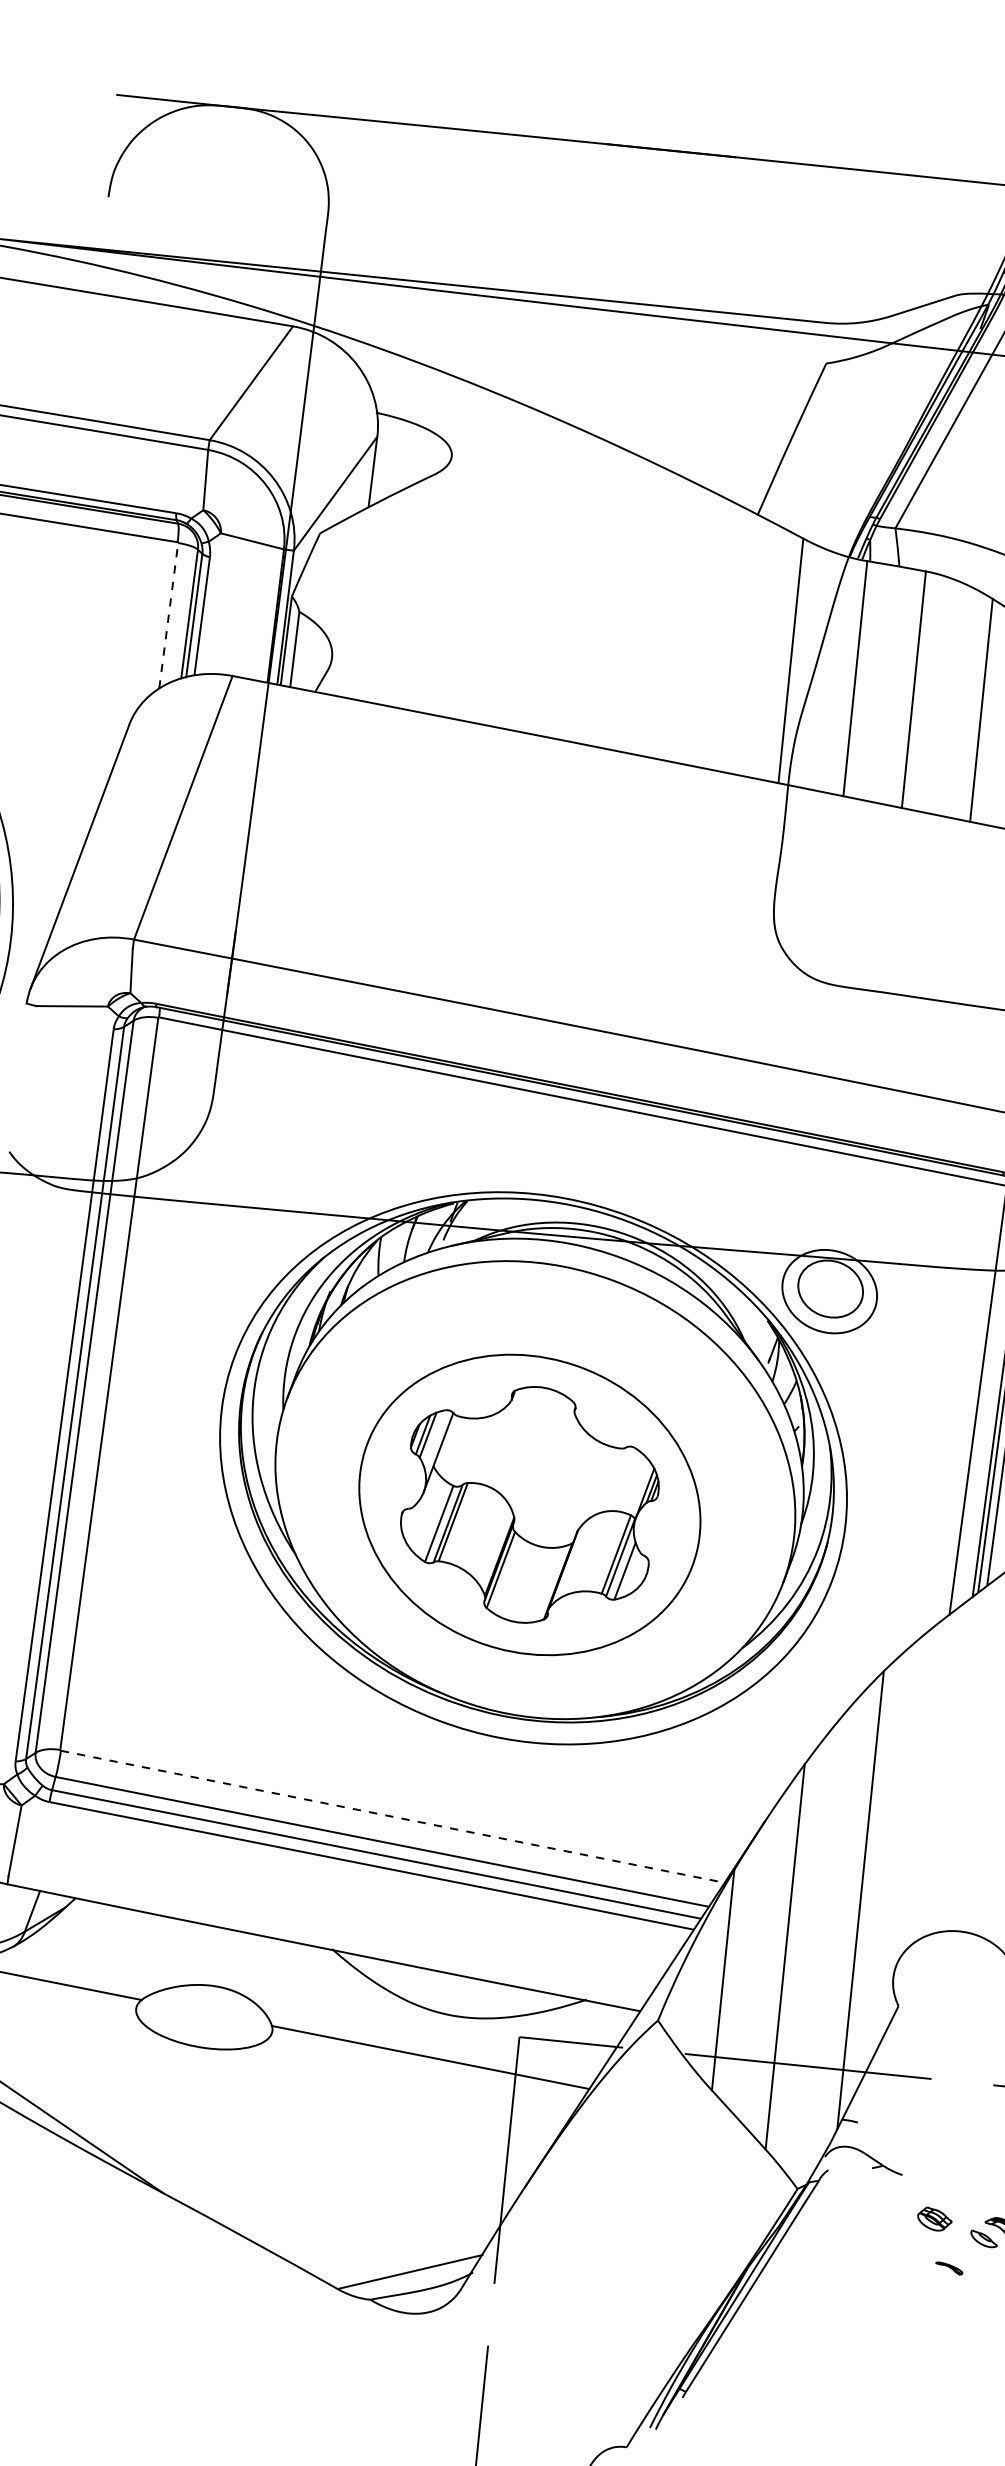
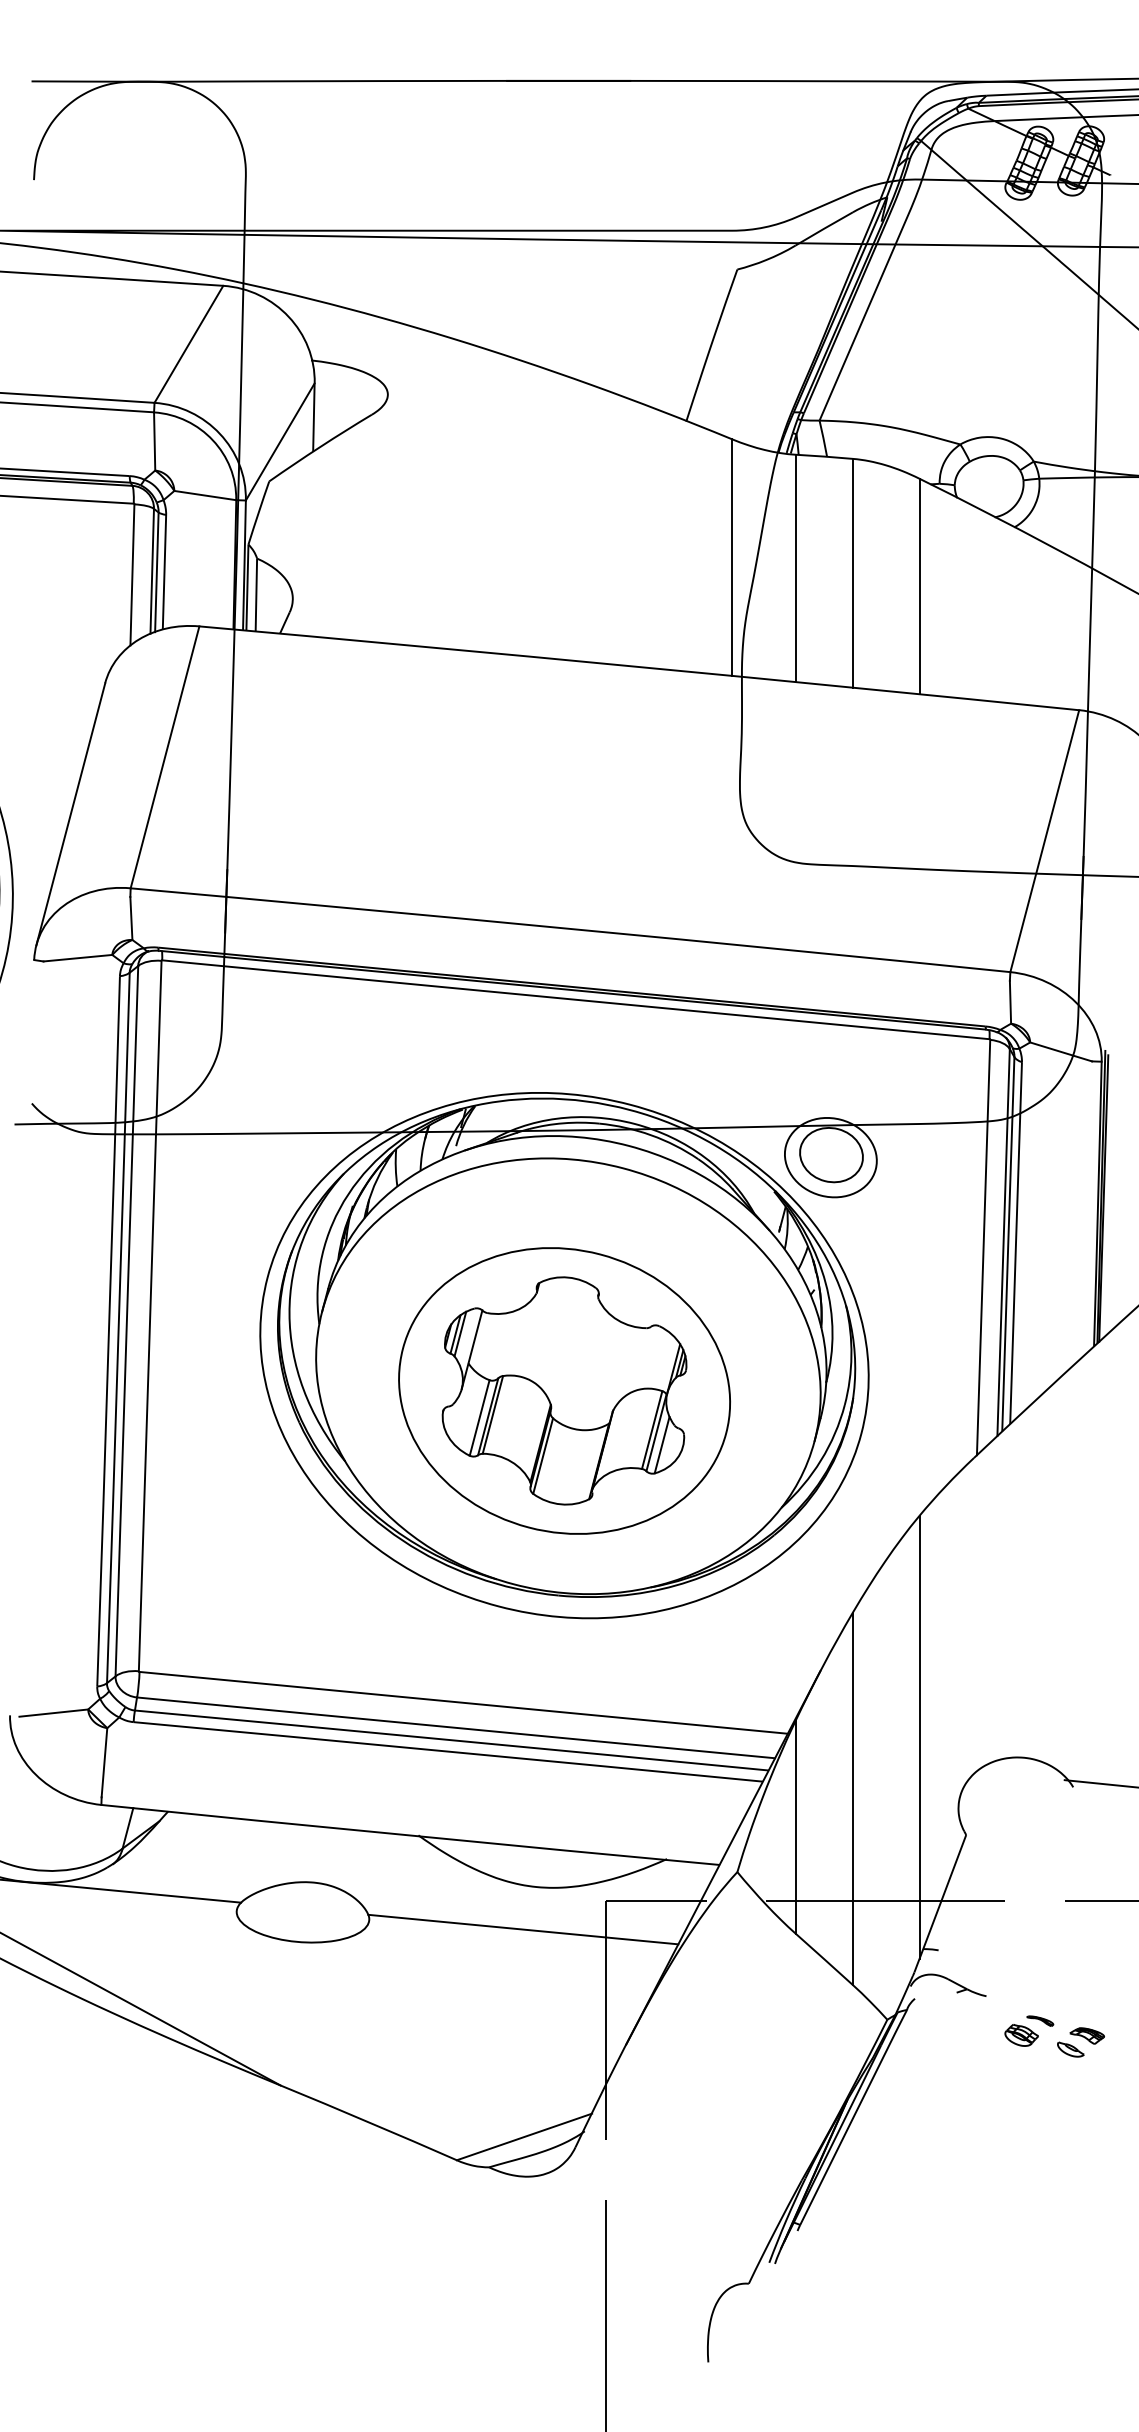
line: (168, 615) -> (132, 574), dashed -> solid
line: (392, 1816) -> (463, 1702), dashed -> solid
part: (949, 2267) -> (1040, 2020), moved

